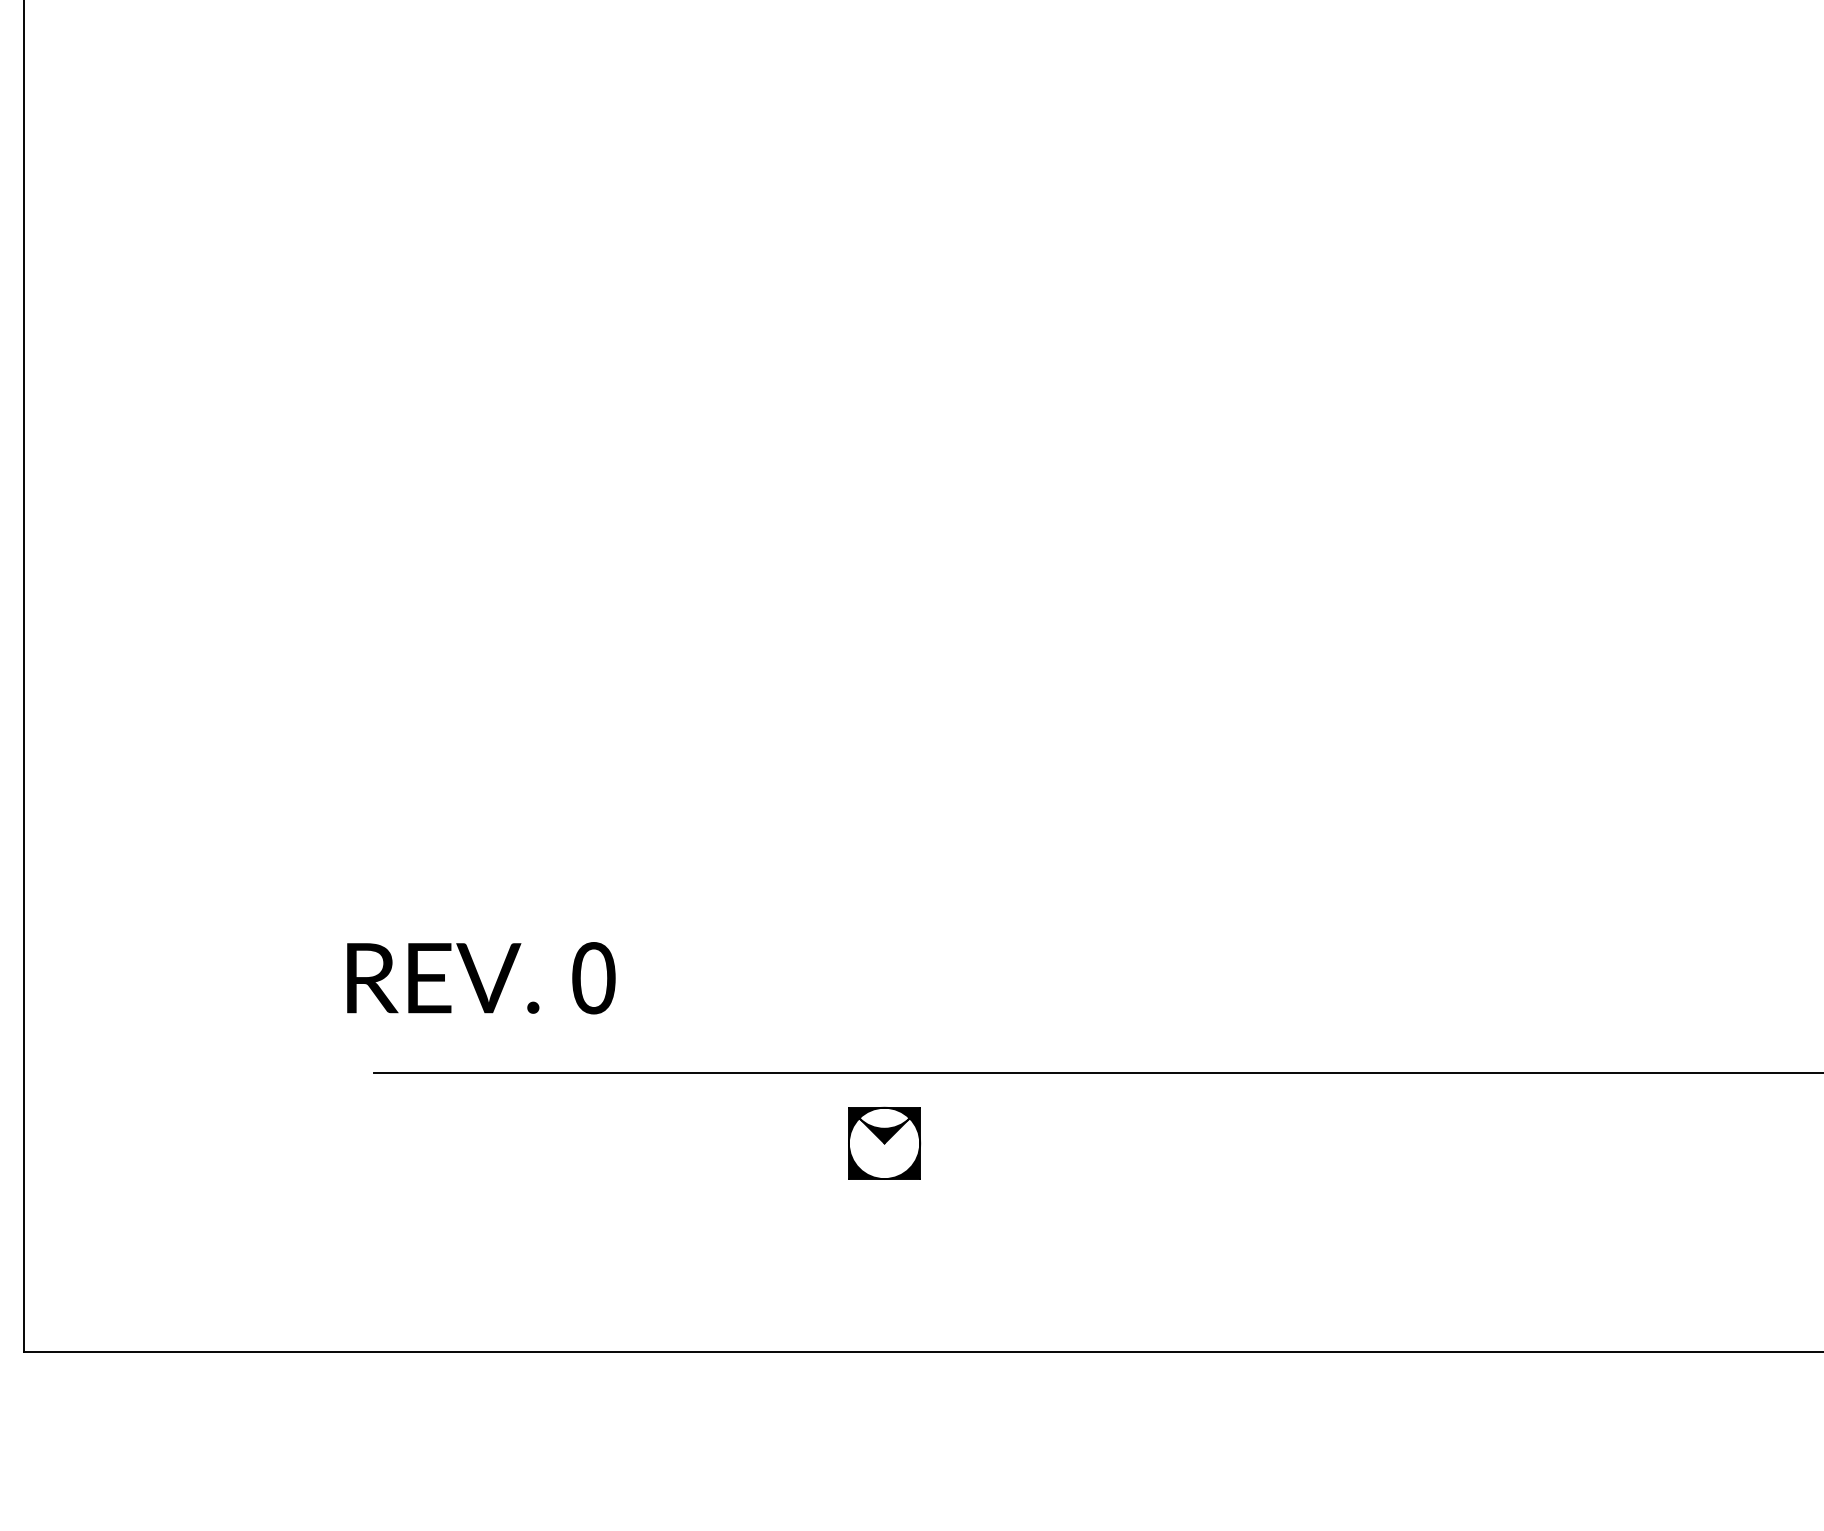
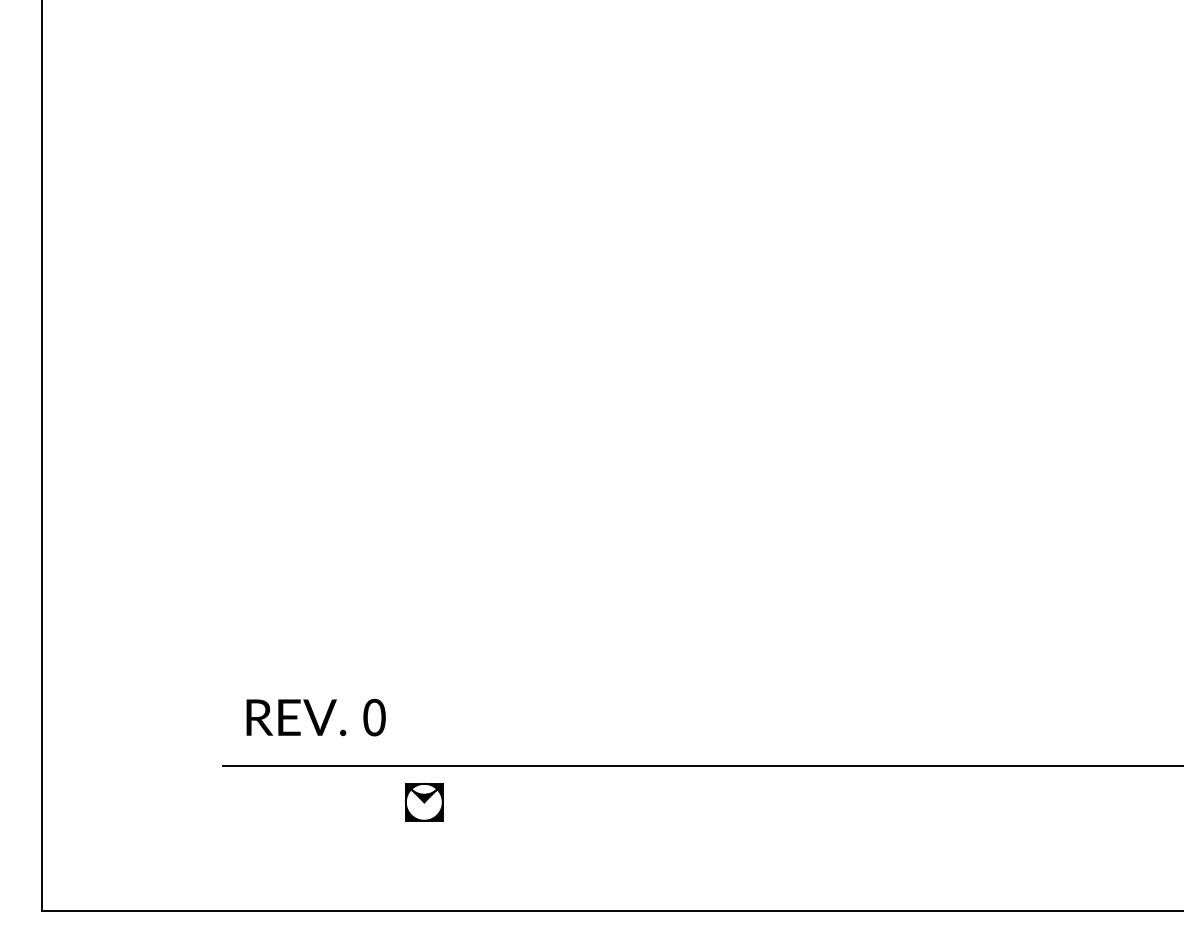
text: (479, 977) -> (315, 717), moved
part: (884, 1141) -> (424, 801), moved

